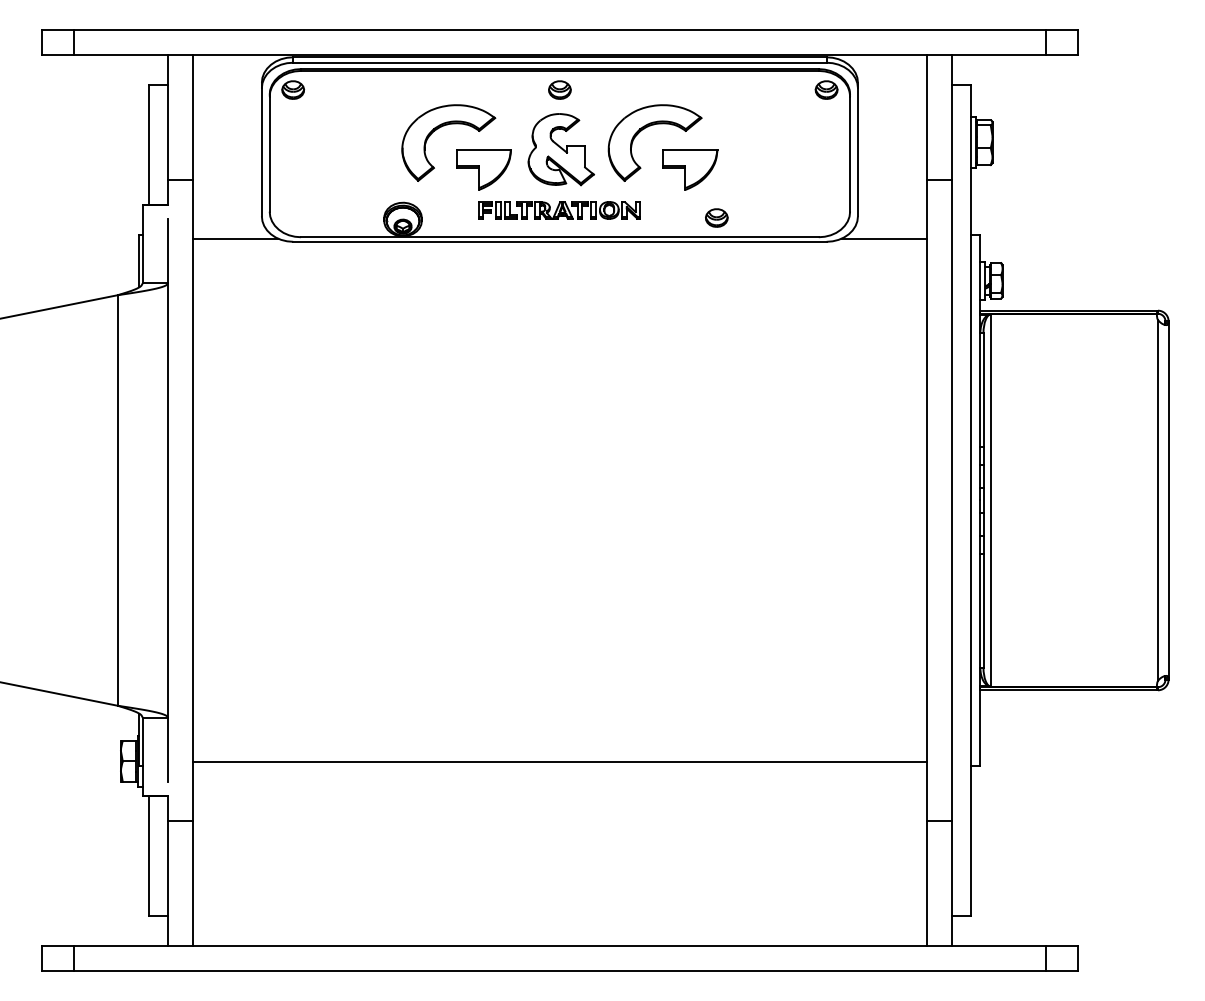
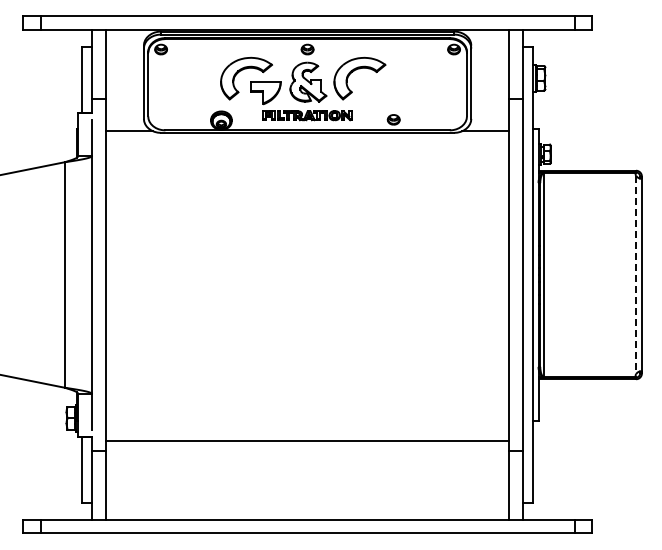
part: (688, 168) -> (378, 92), removed
line: (1158, 501) -> (636, 275), solid -> dashed
line: (559, 761) -> (307, 440), moved

